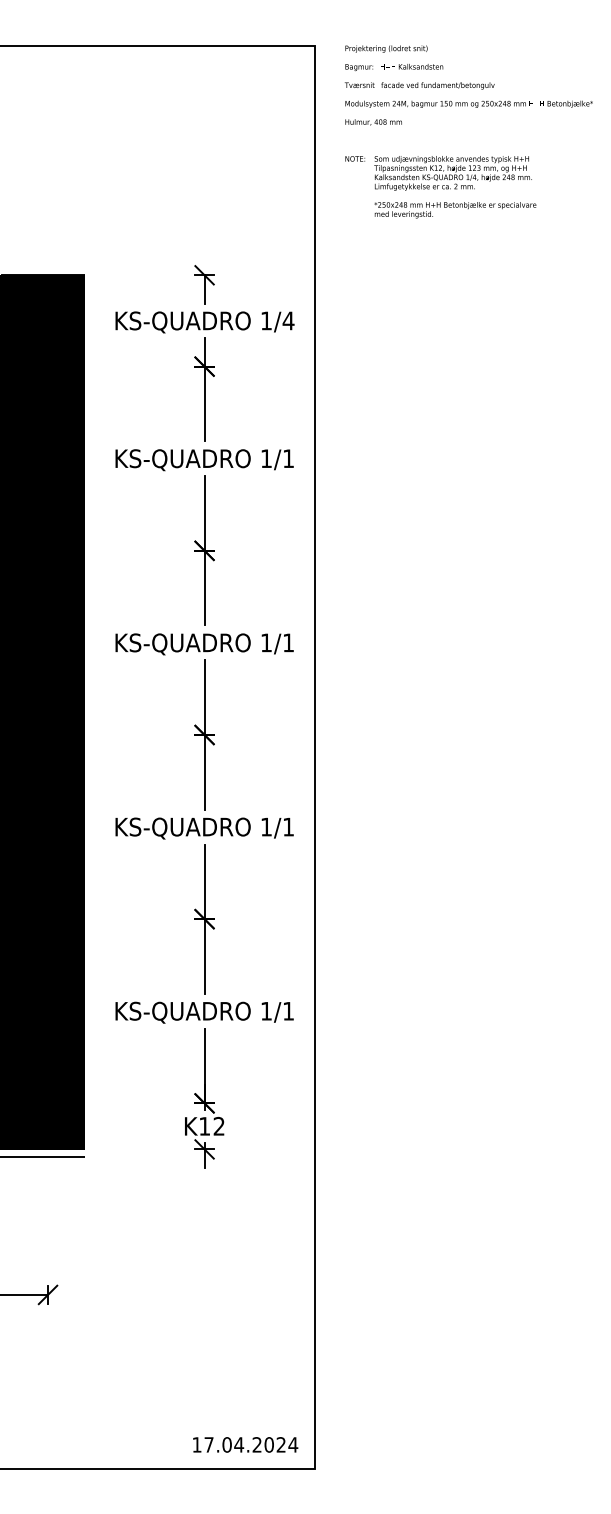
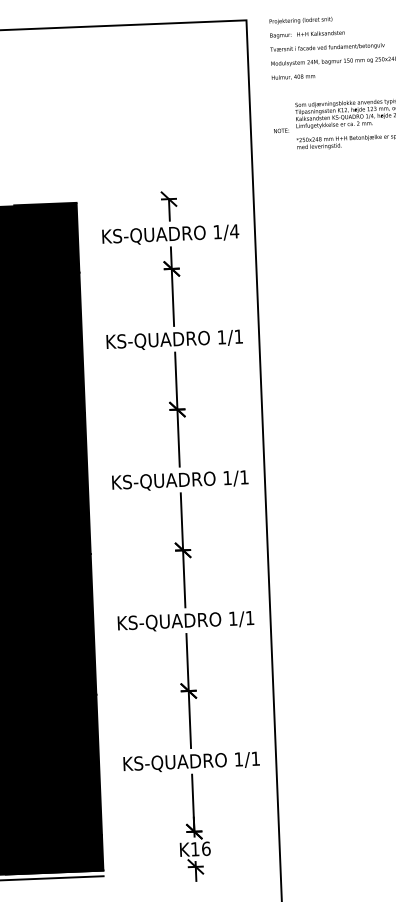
text: (355, 158) -> (281, 130), moved
text: (218, 1125) -> (205, 848), K12 -> K16

